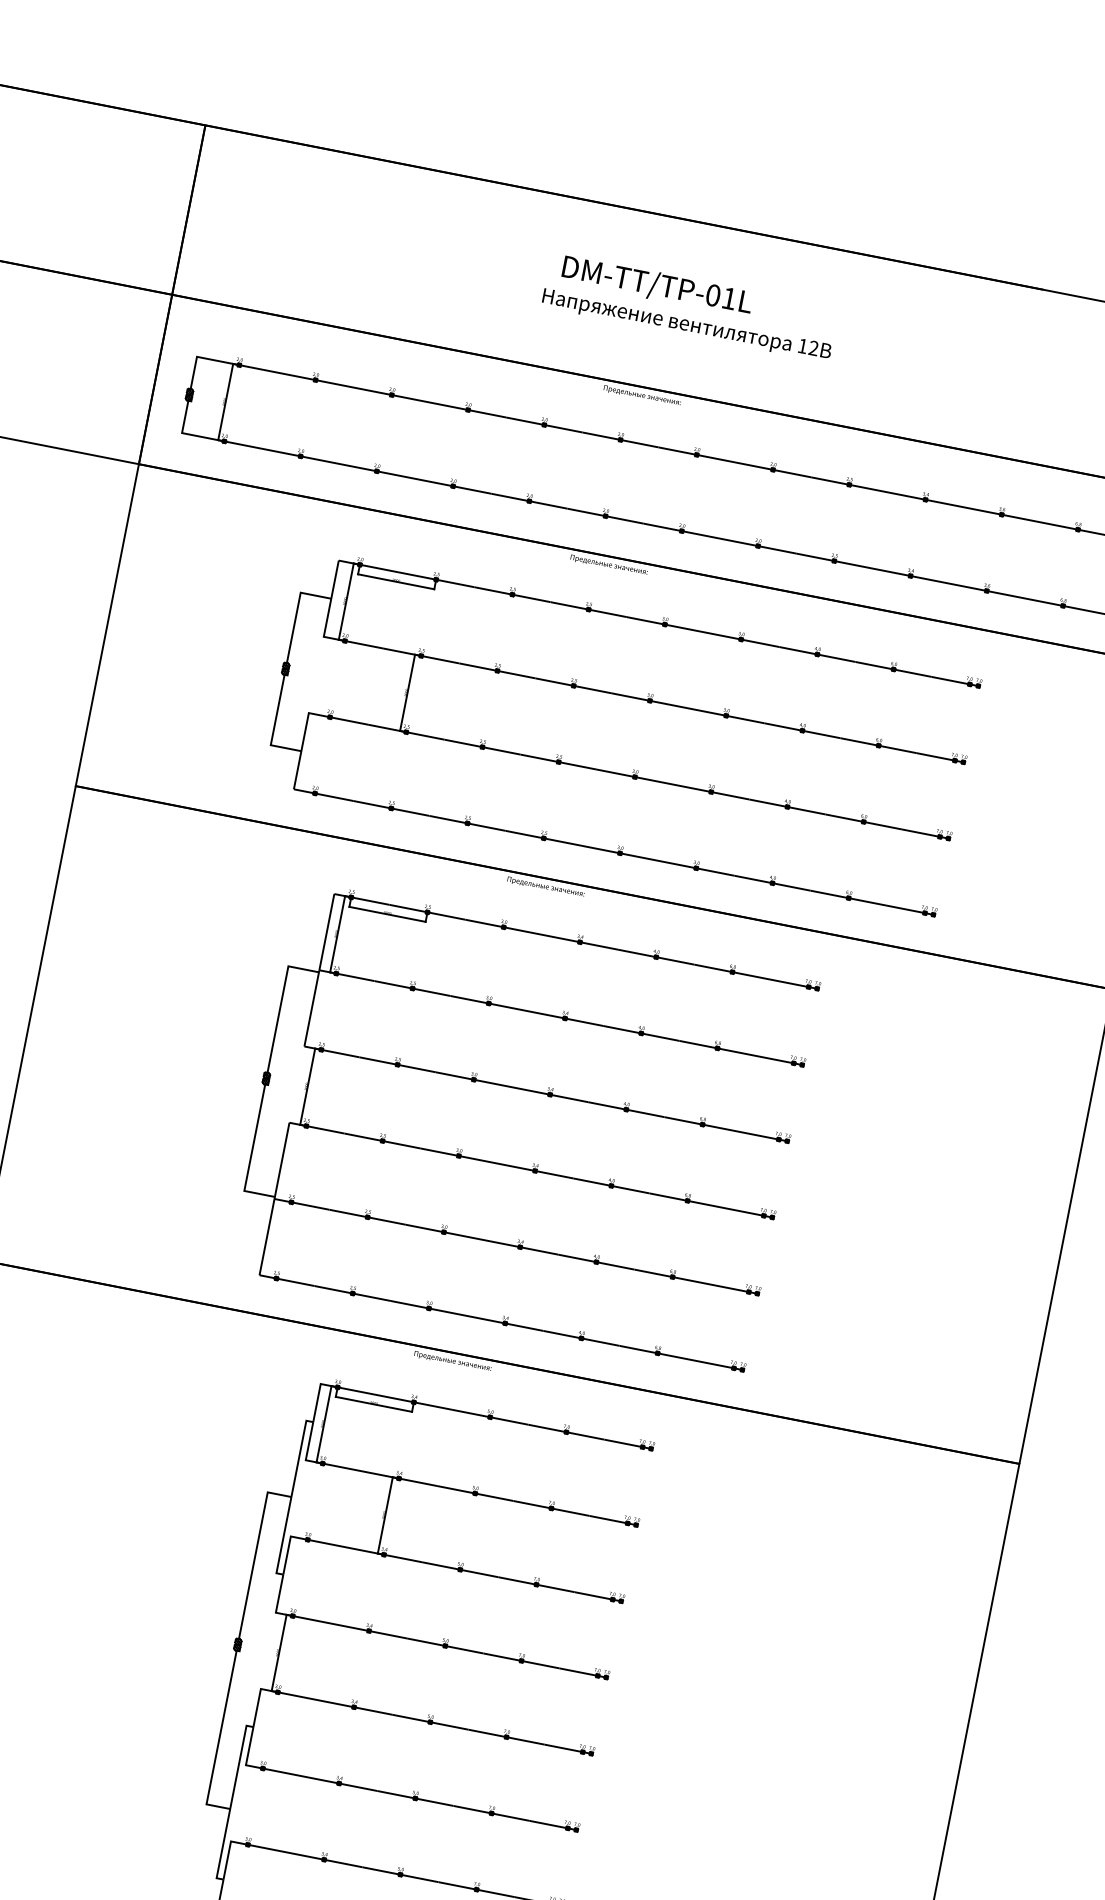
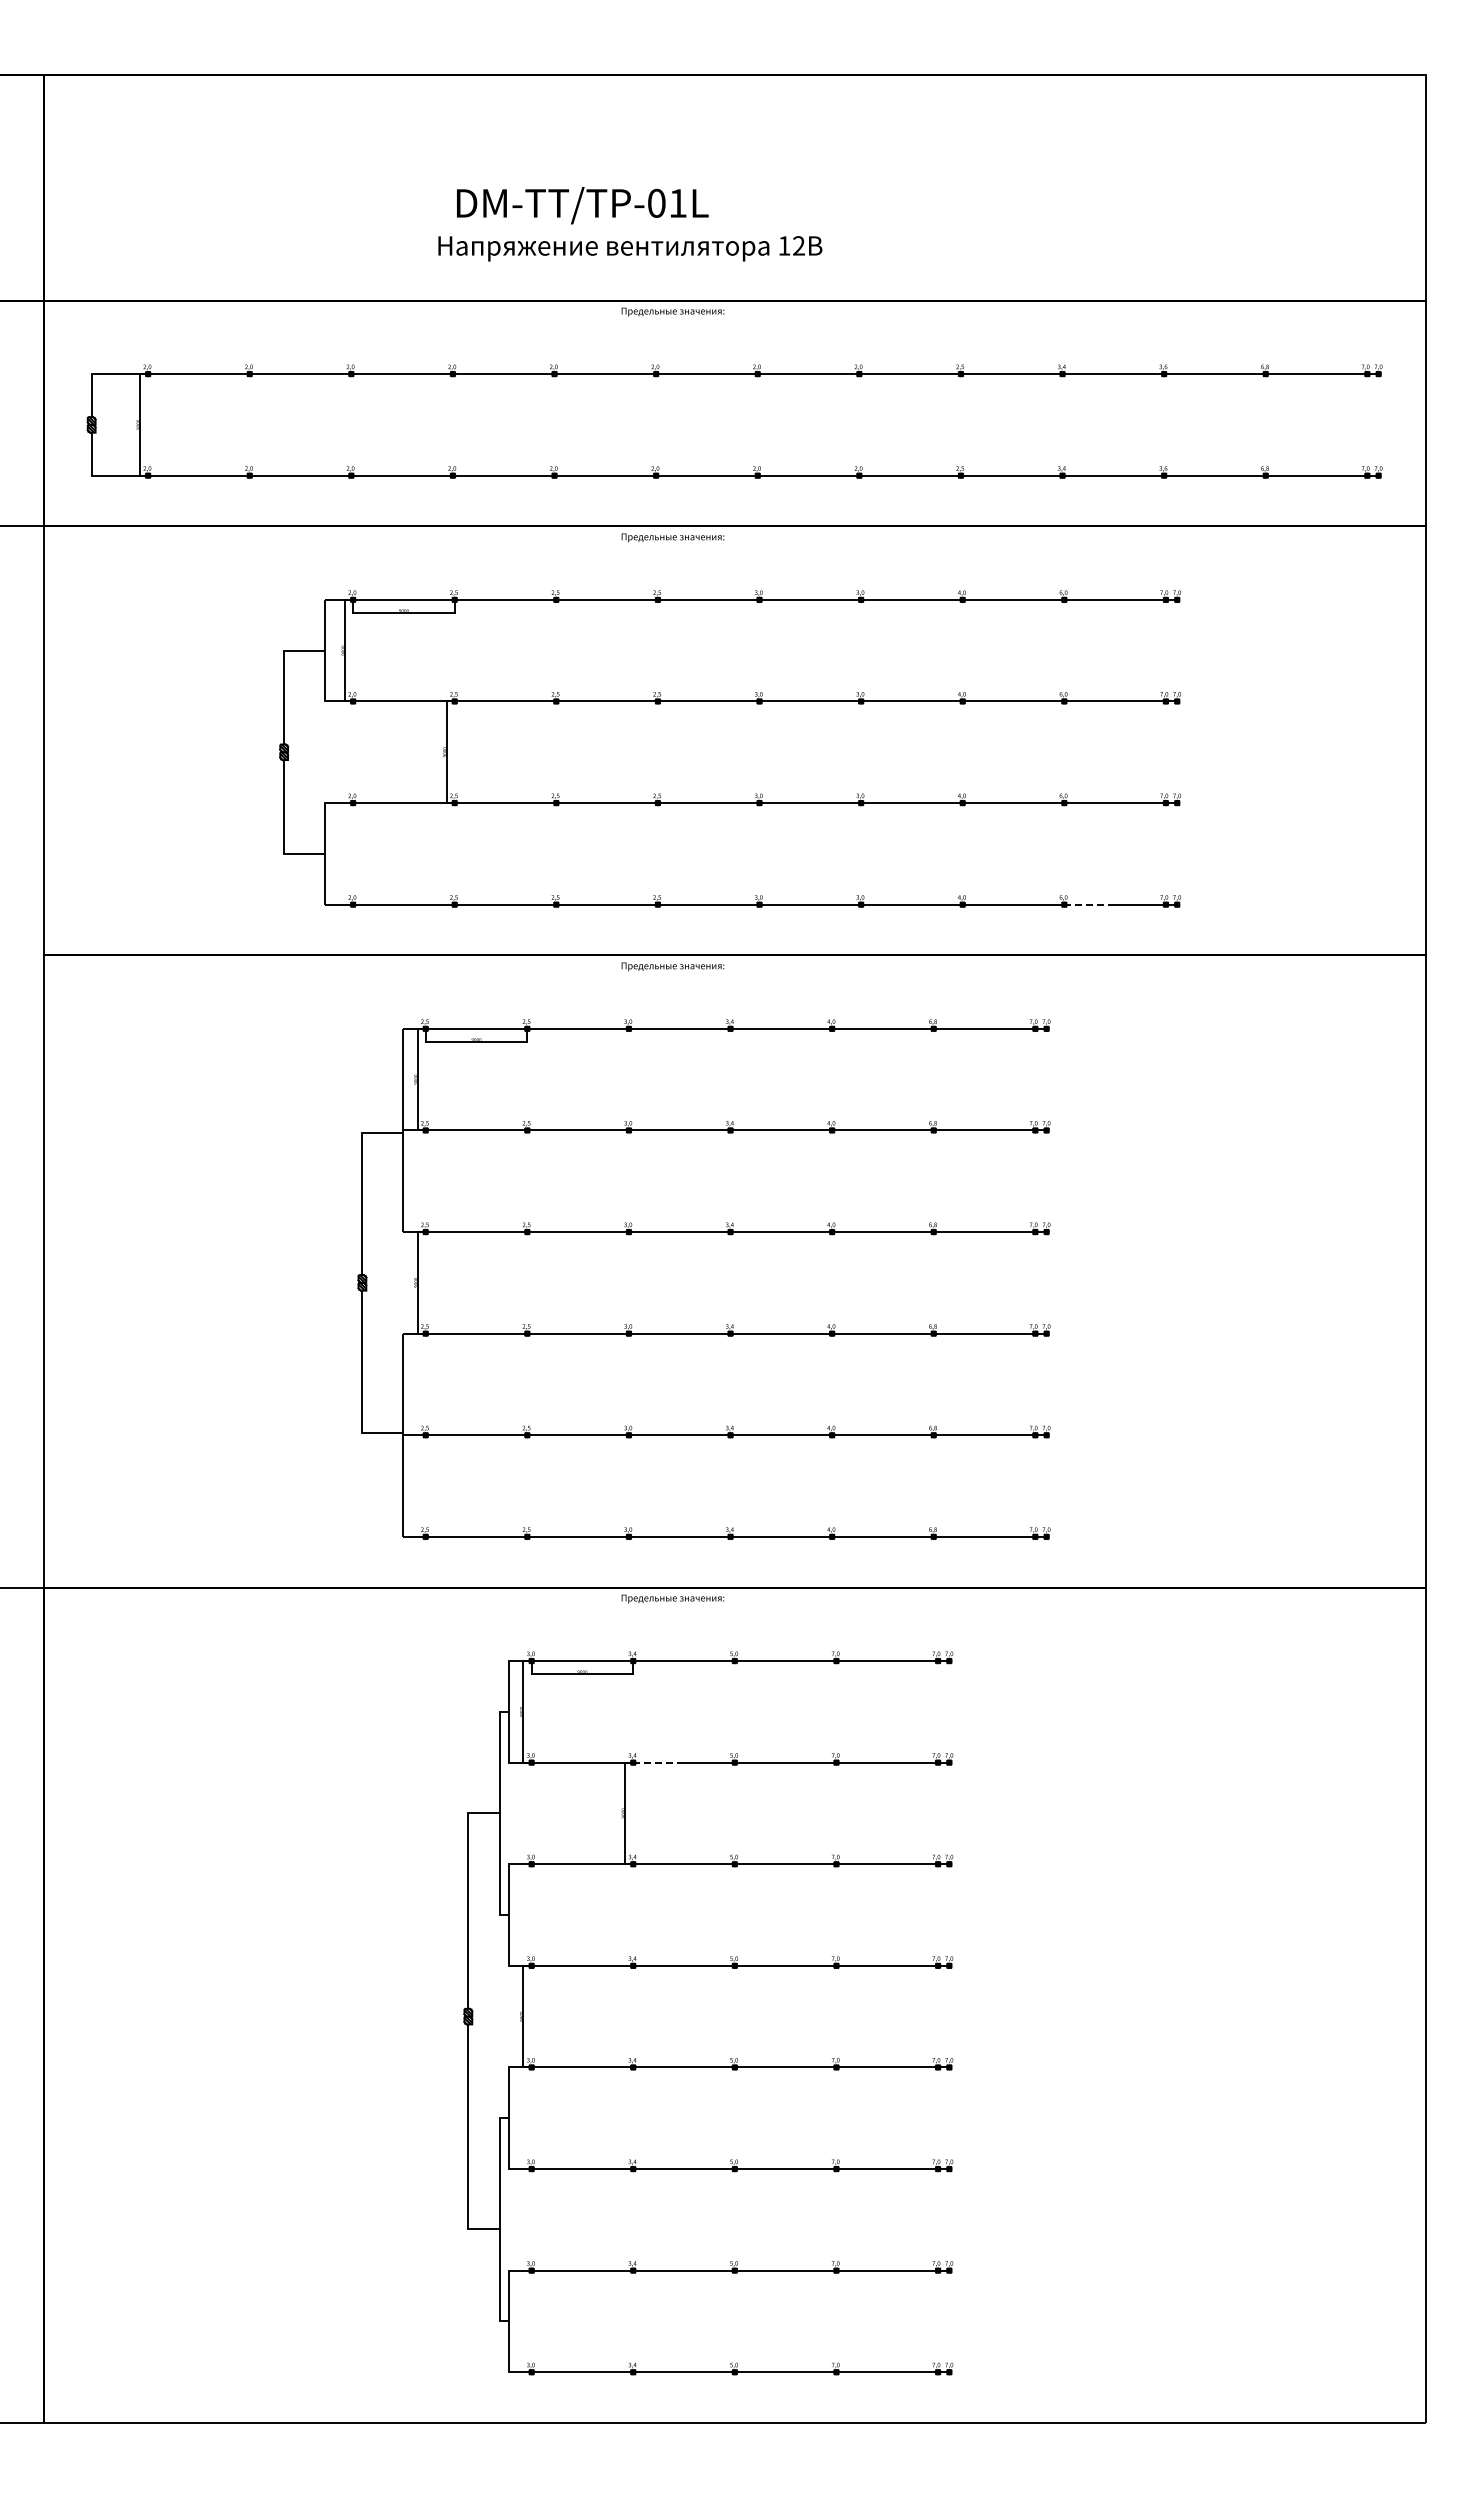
text: (690, 307) -> (630, 224), moved
line: (868, 901) -> (1090, 904), solid -> dashed
line: (418, 1482) -> (659, 1762), solid -> dashed

